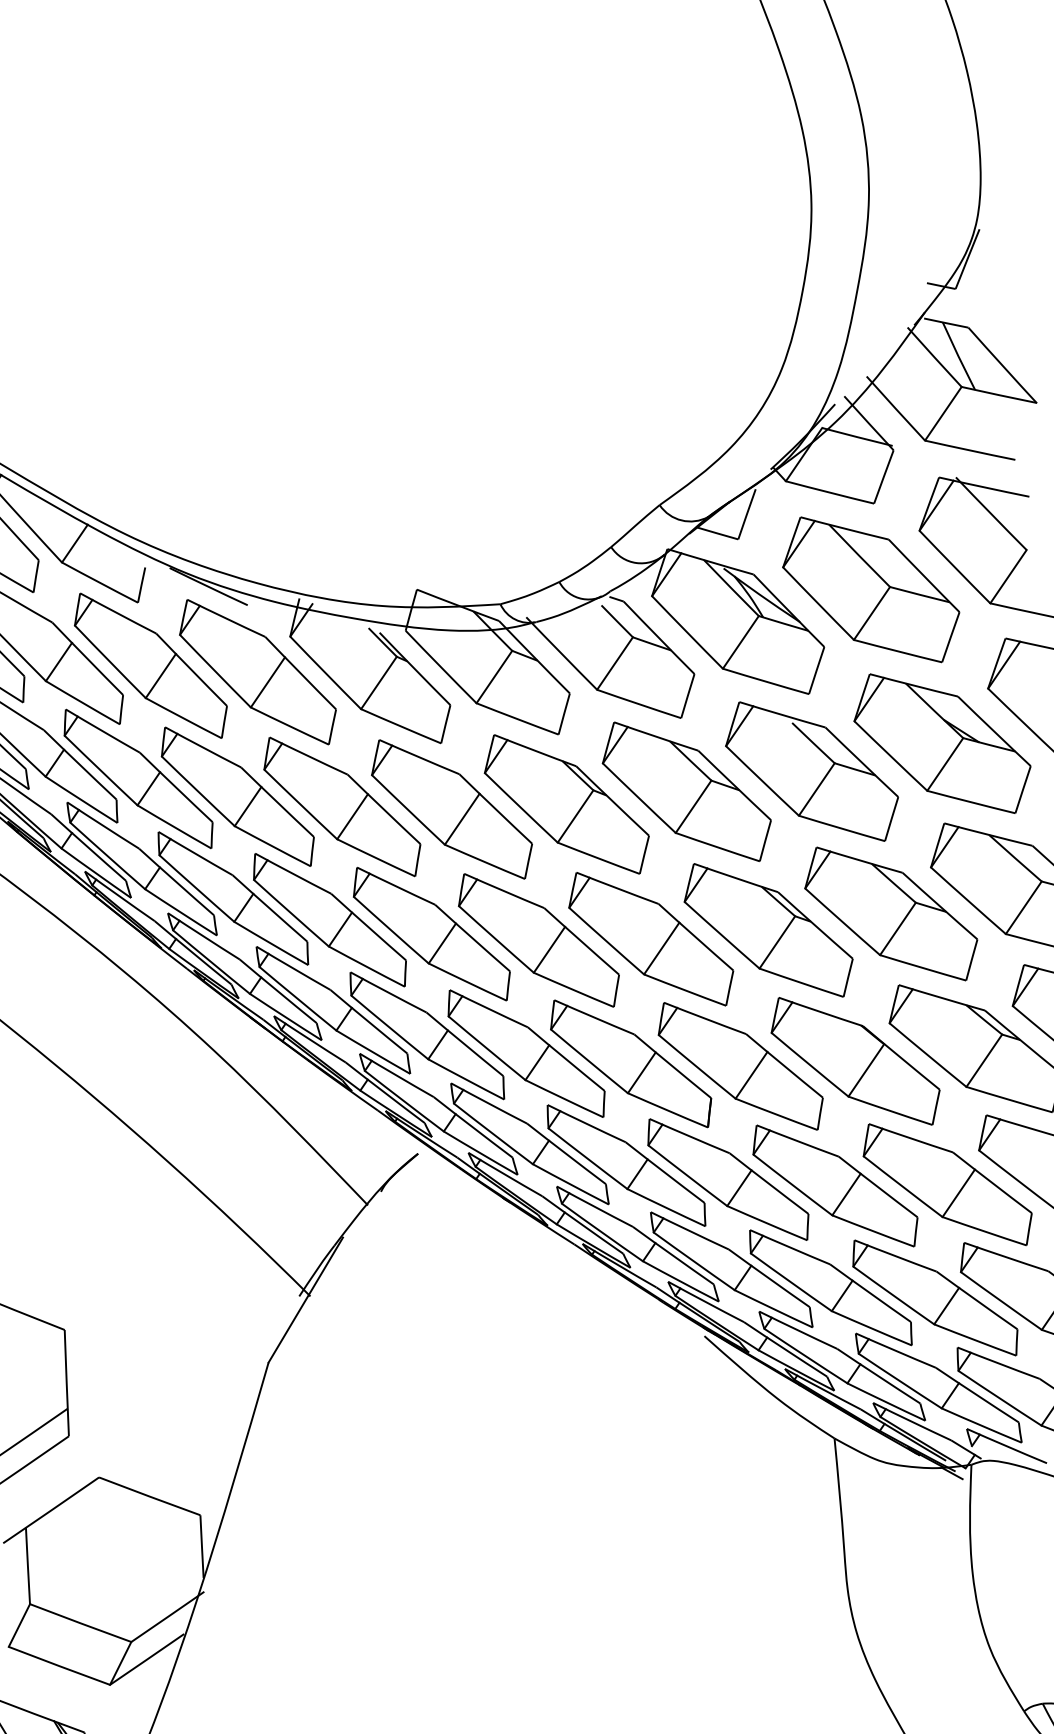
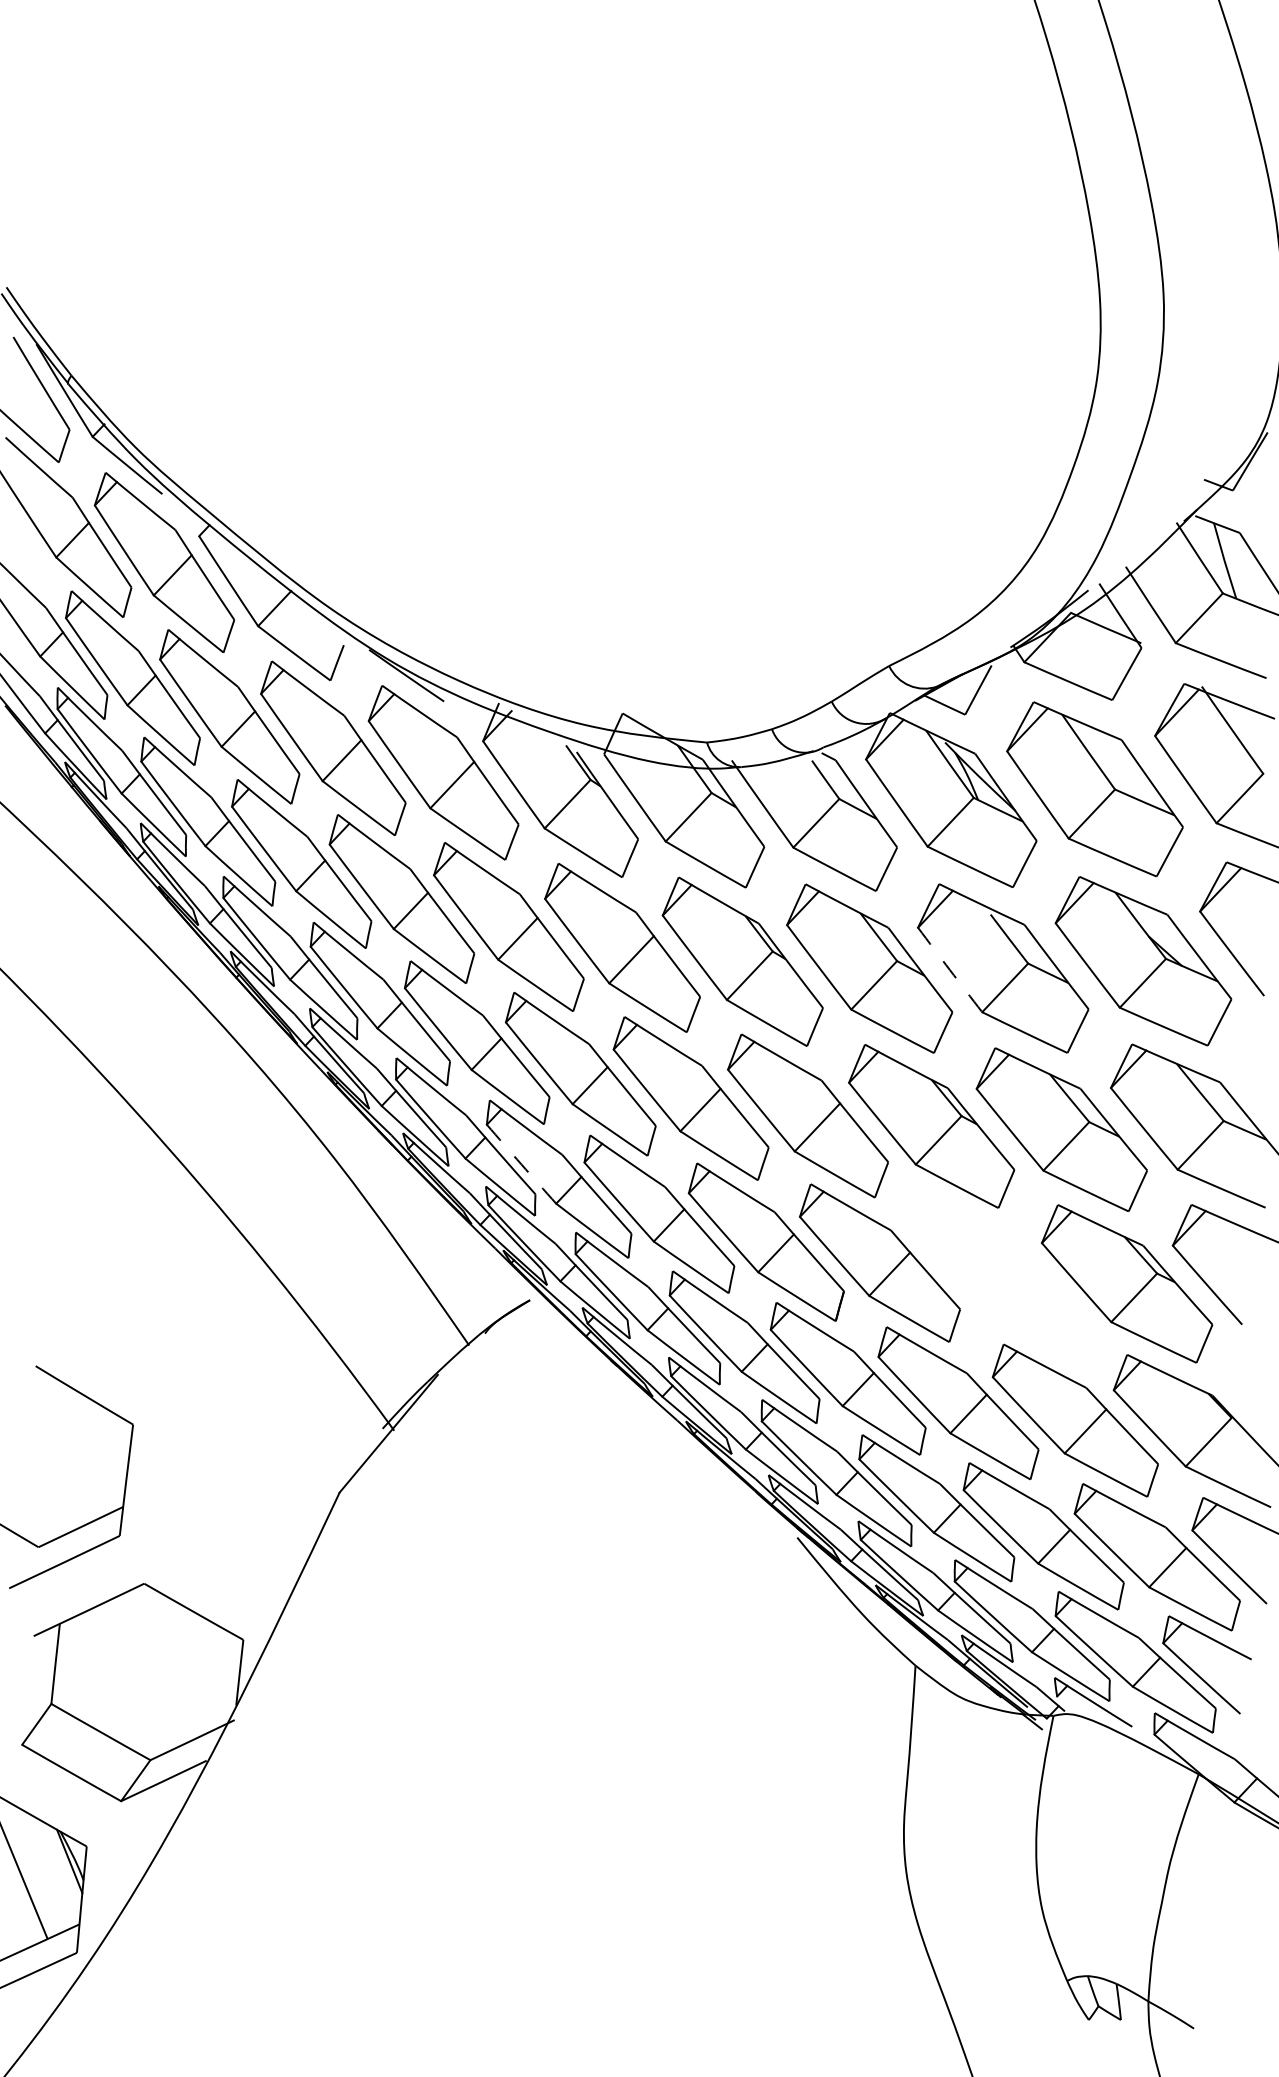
arc: (761, 781) -> (949, 970), solid -> dashed
arc: (389, 1027) -> (521, 1164), solid -> dashed
part: (854, 1060) -> (999, 1276), removed

